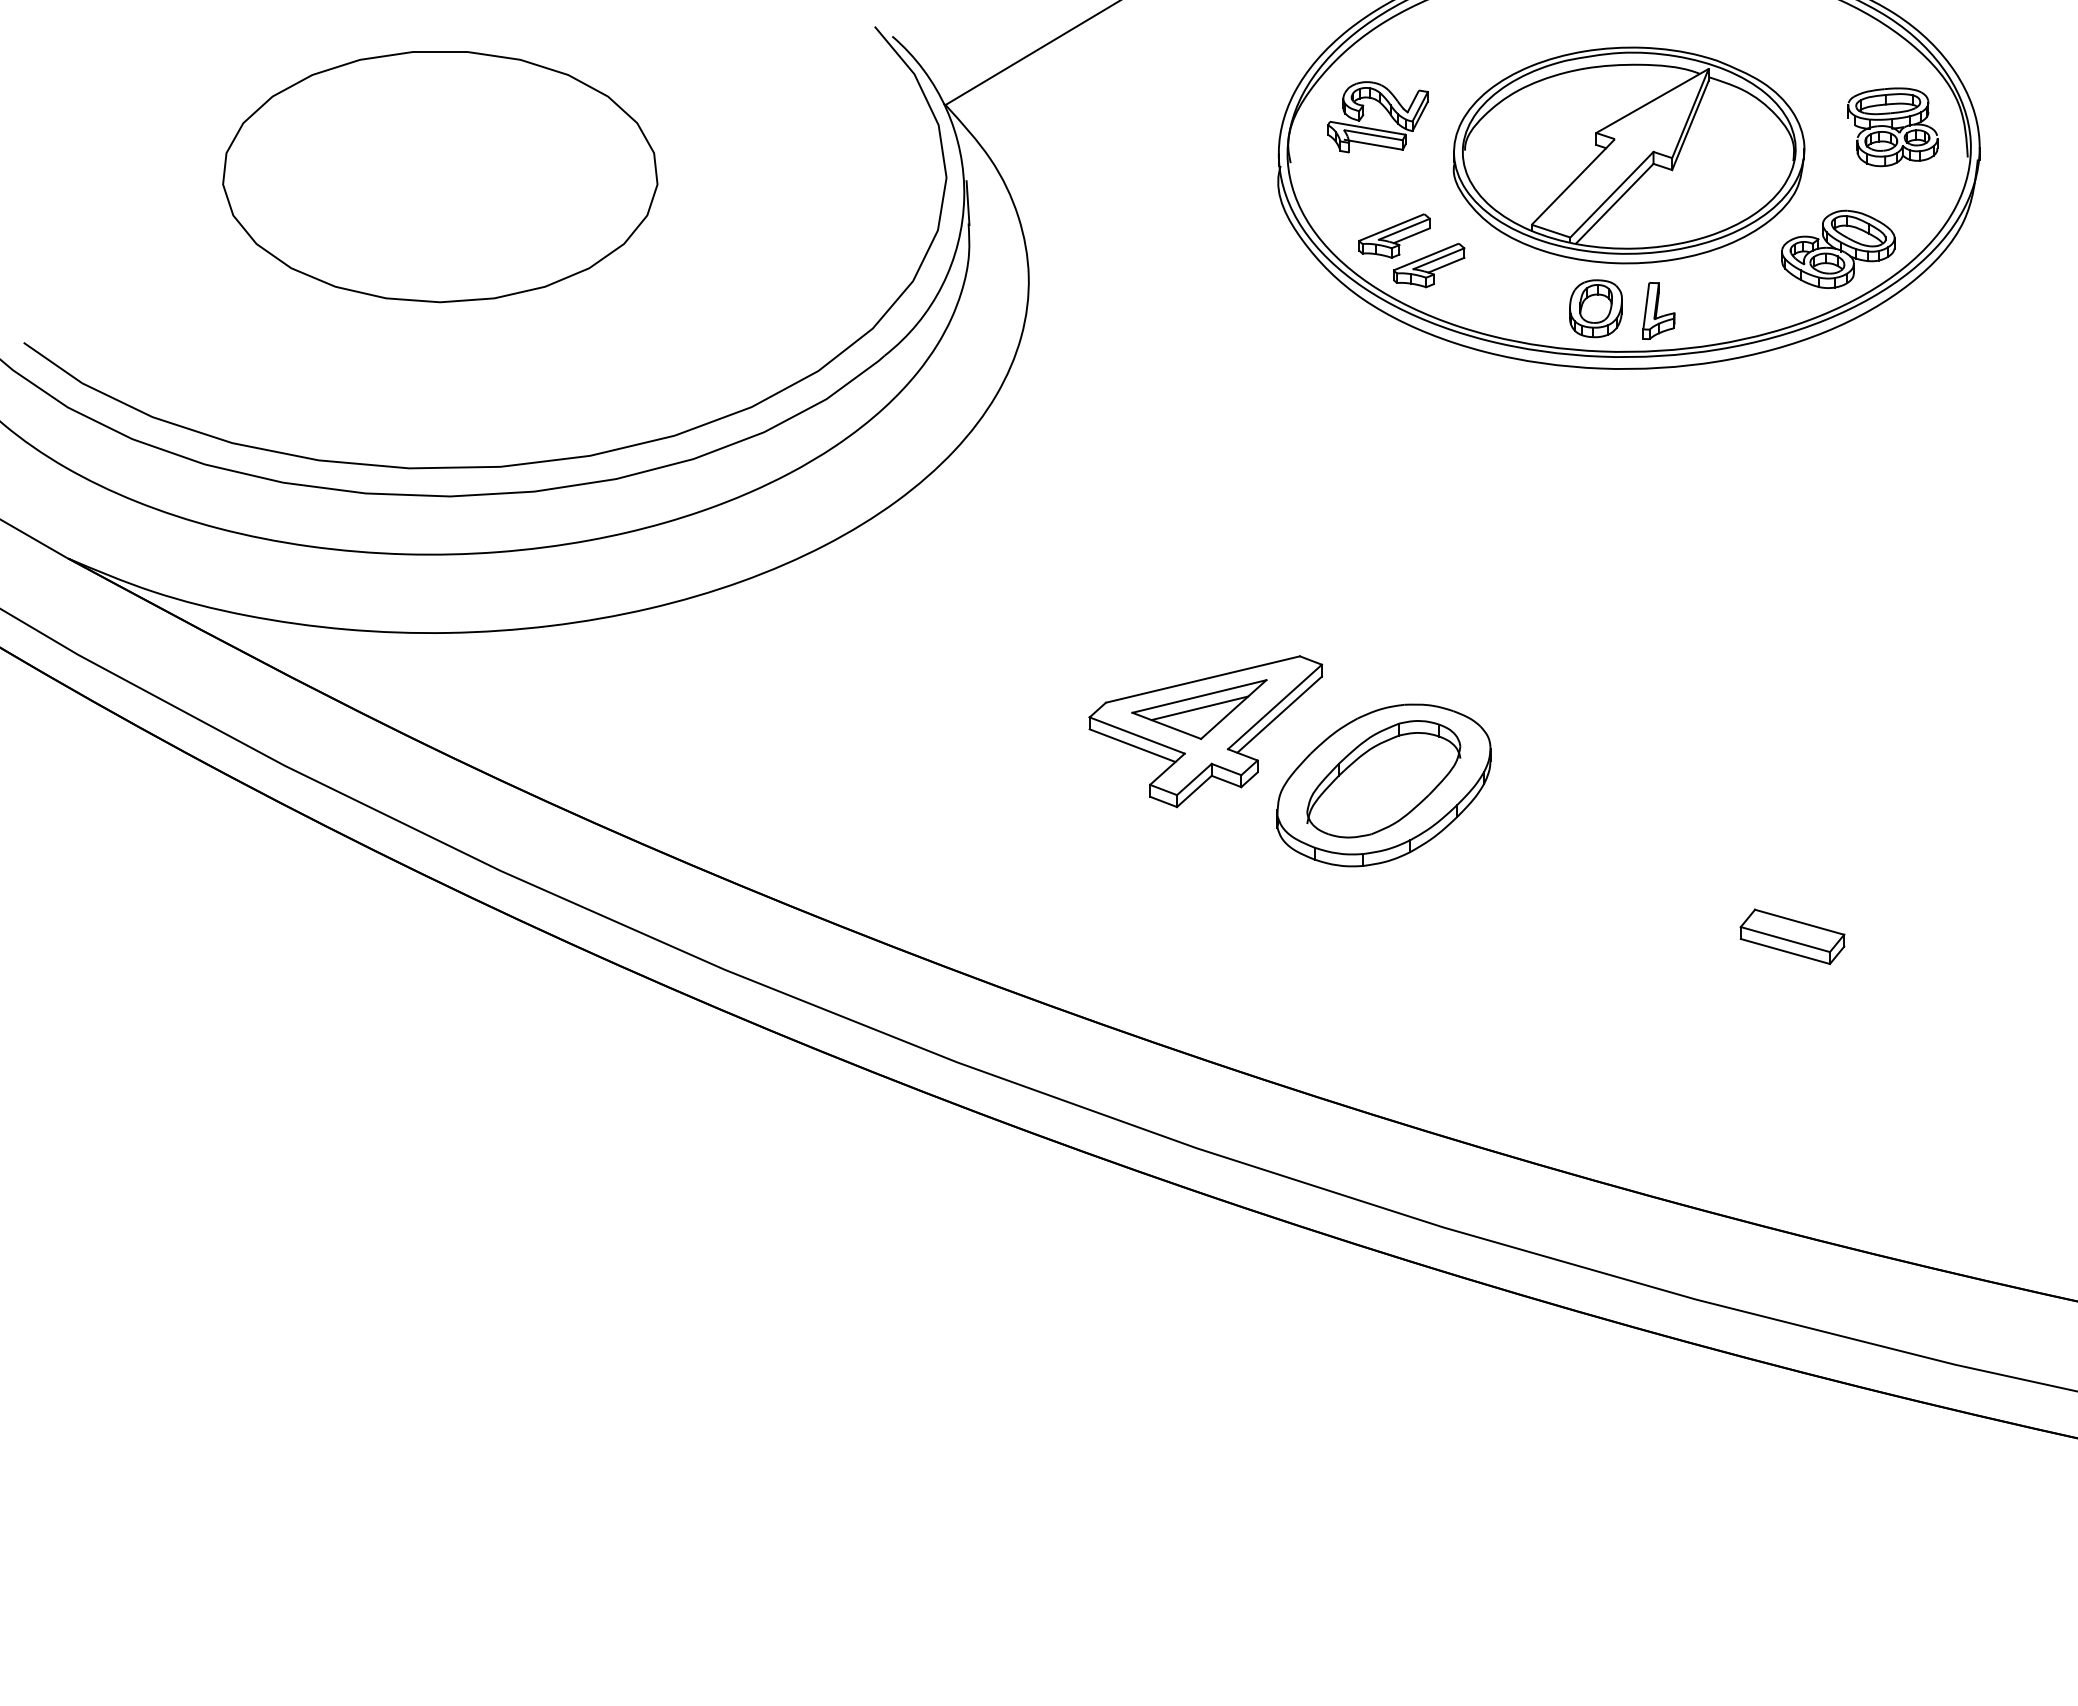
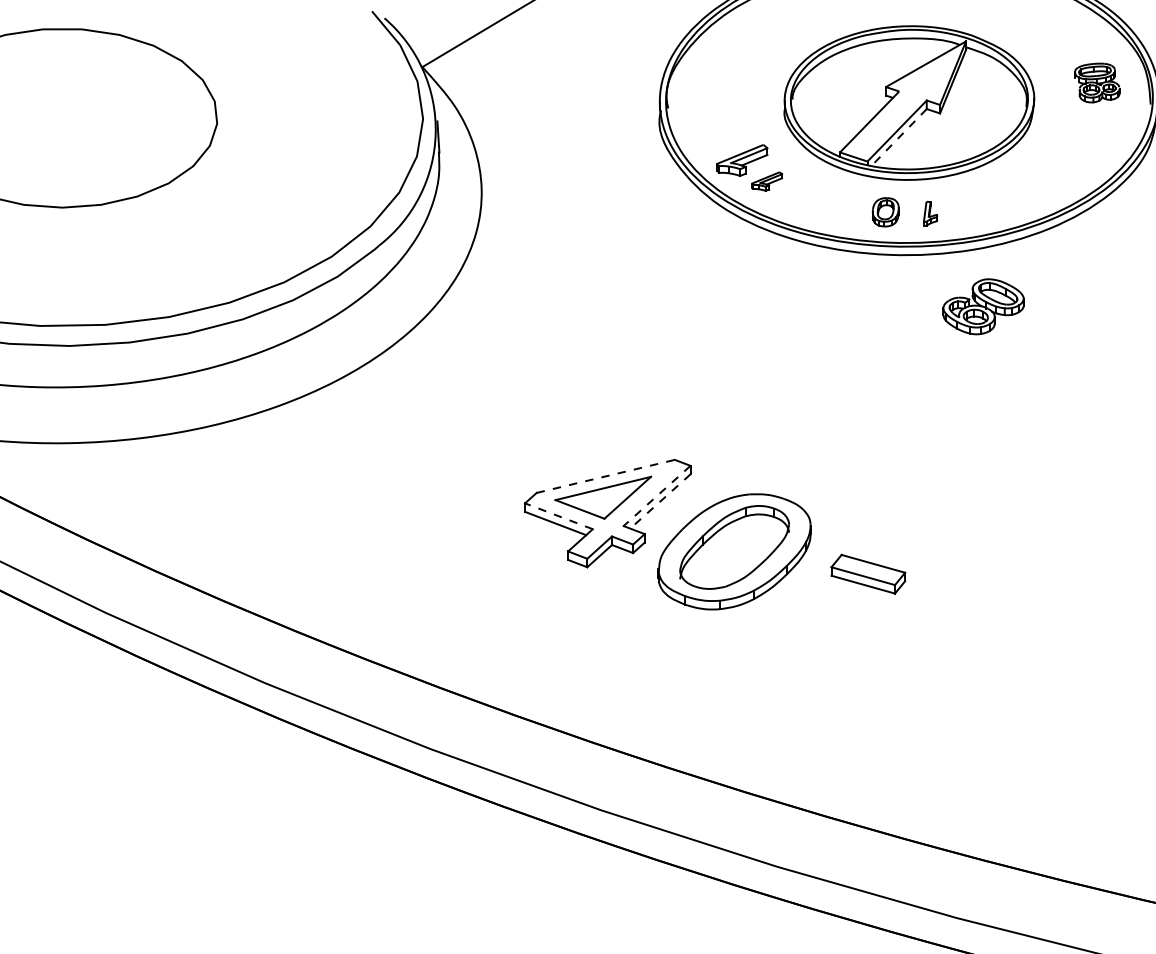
part: (1892, 127) -> (1097, 83), size x0.7
part: (1376, 128) -> (729, 83), removed
line: (1614, 203) -> (898, 137), solid -> dashed
part: (1838, 248) -> (983, 306), moved
part: (1429, 265) -> (767, 181), size x0.6
part: (1595, 308) -> (885, 212), size x0.7
part: (1658, 310) -> (930, 213), size x0.6
line: (1202, 679) -> (605, 476), solid -> dashed
line: (1274, 707) -> (656, 496), solid -> dashed
line: (1199, 708) -> (603, 497), removed
line: (1279, 714) -> (660, 501), solid -> dashed
line: (1137, 735) -> (559, 516), solid -> dashed
part: (1792, 936) -> (868, 573), moved

